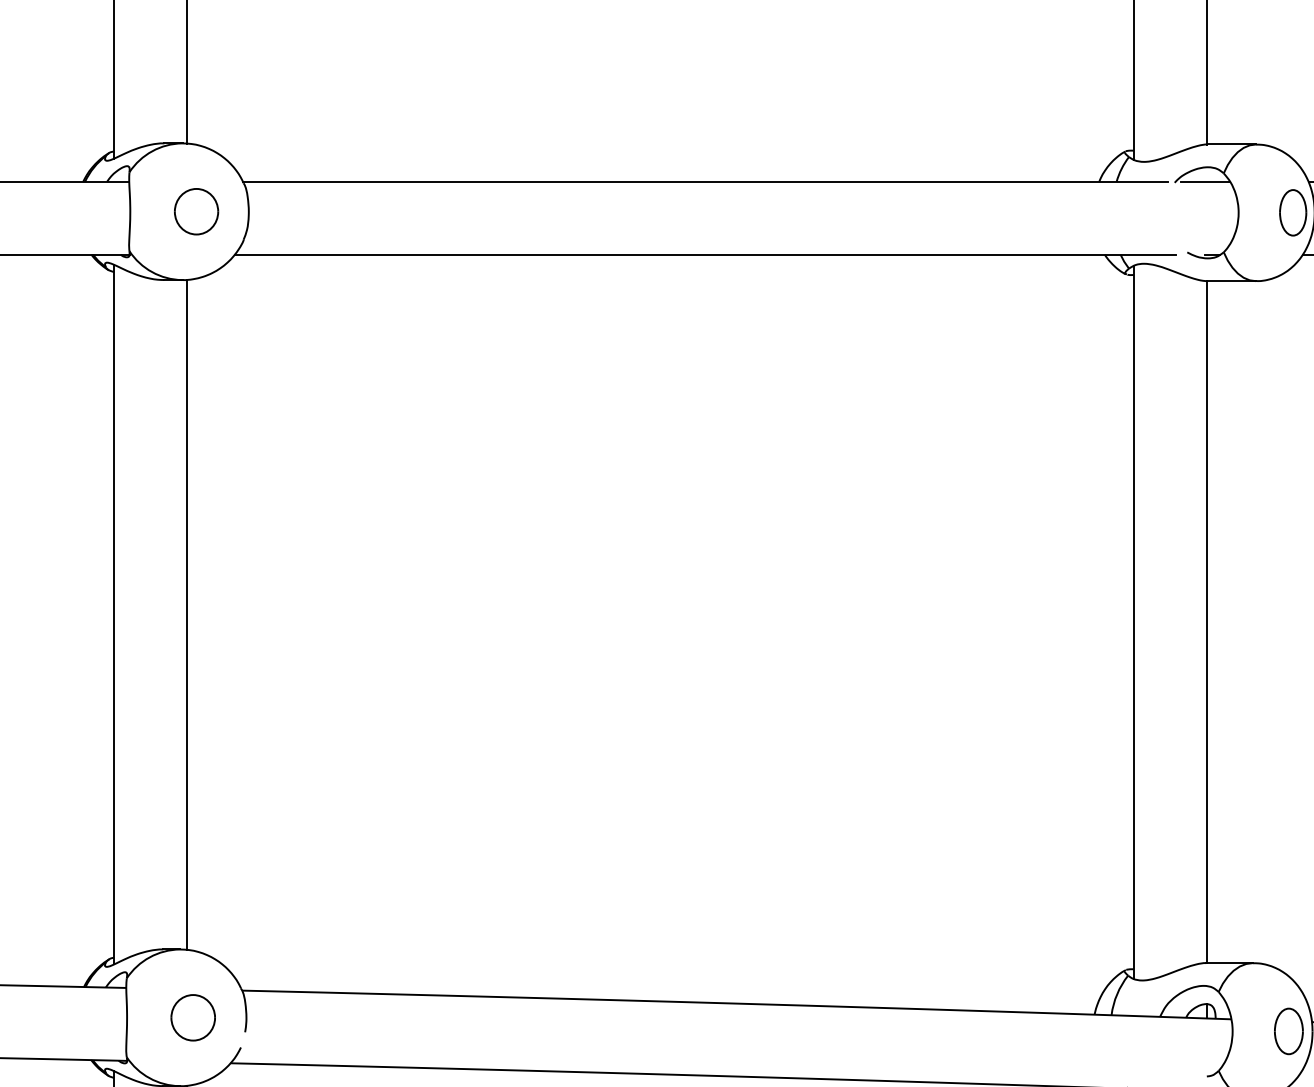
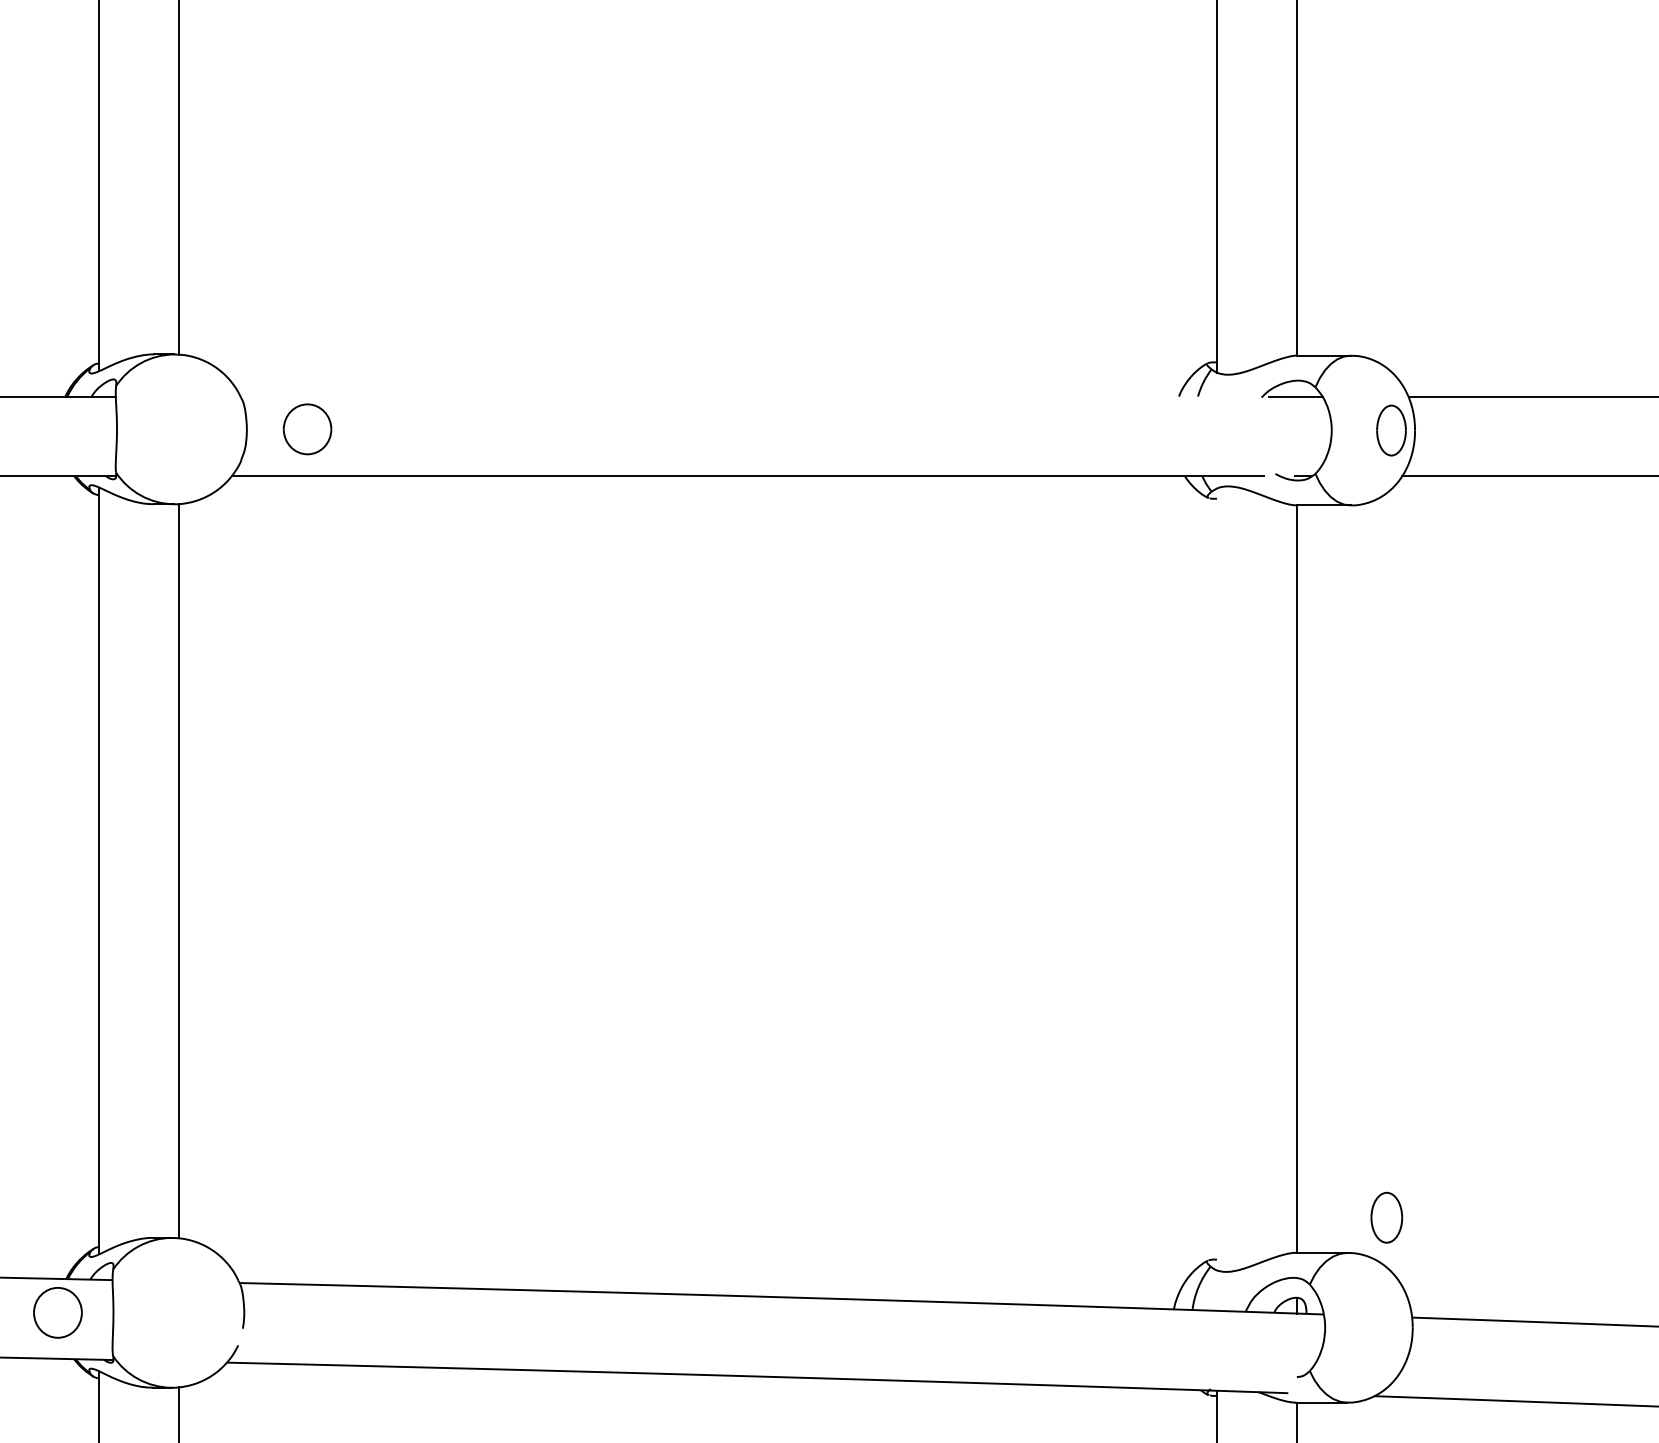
line: (705, 181) -> (747, 396), removed
part: (196, 211) -> (307, 429), moved
line: (1133, 622) -> (1216, 879), removed
part: (192, 1017) -> (57, 1312), moved
part: (1288, 1031) -> (1386, 1217), moved

